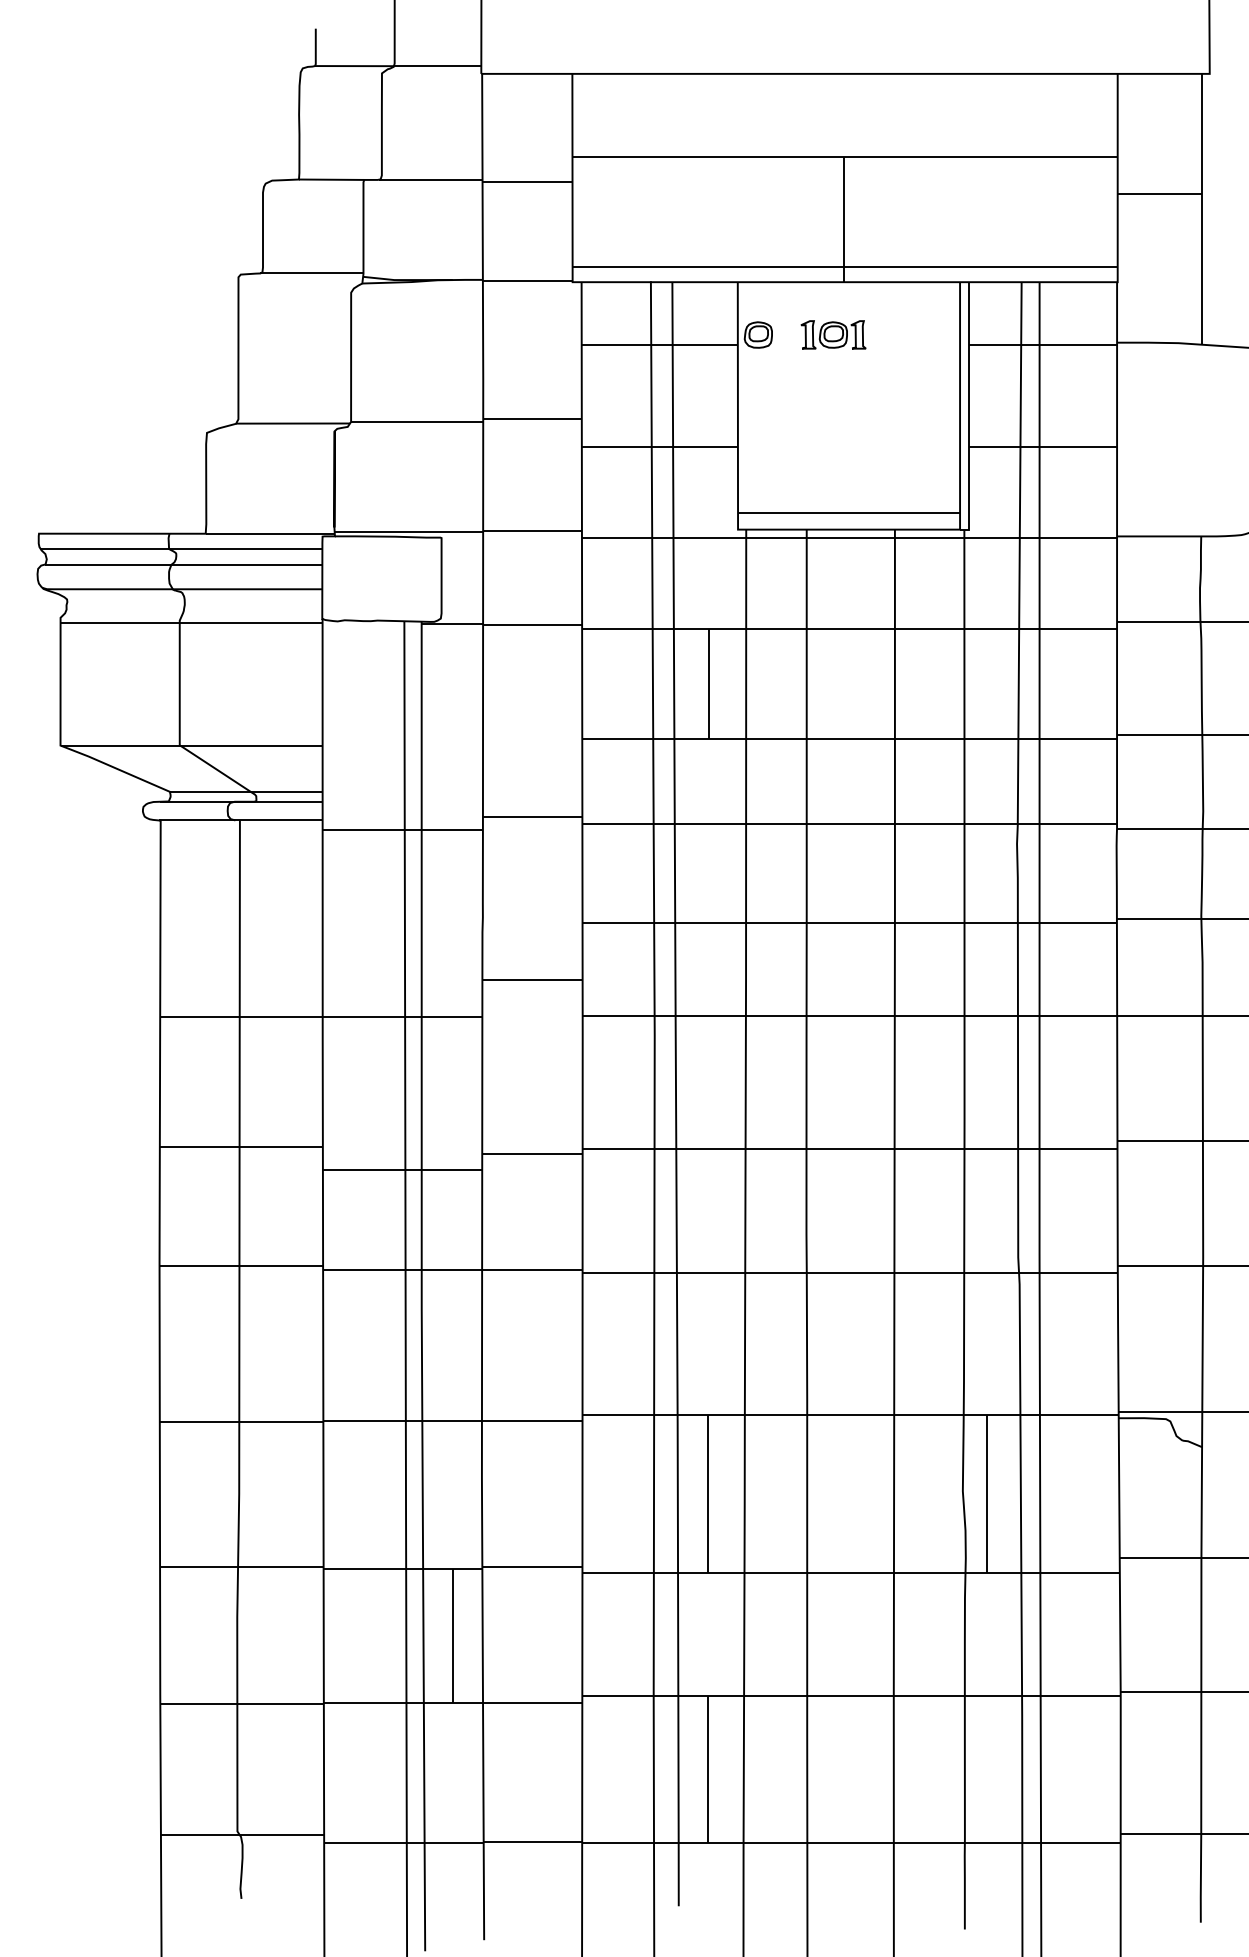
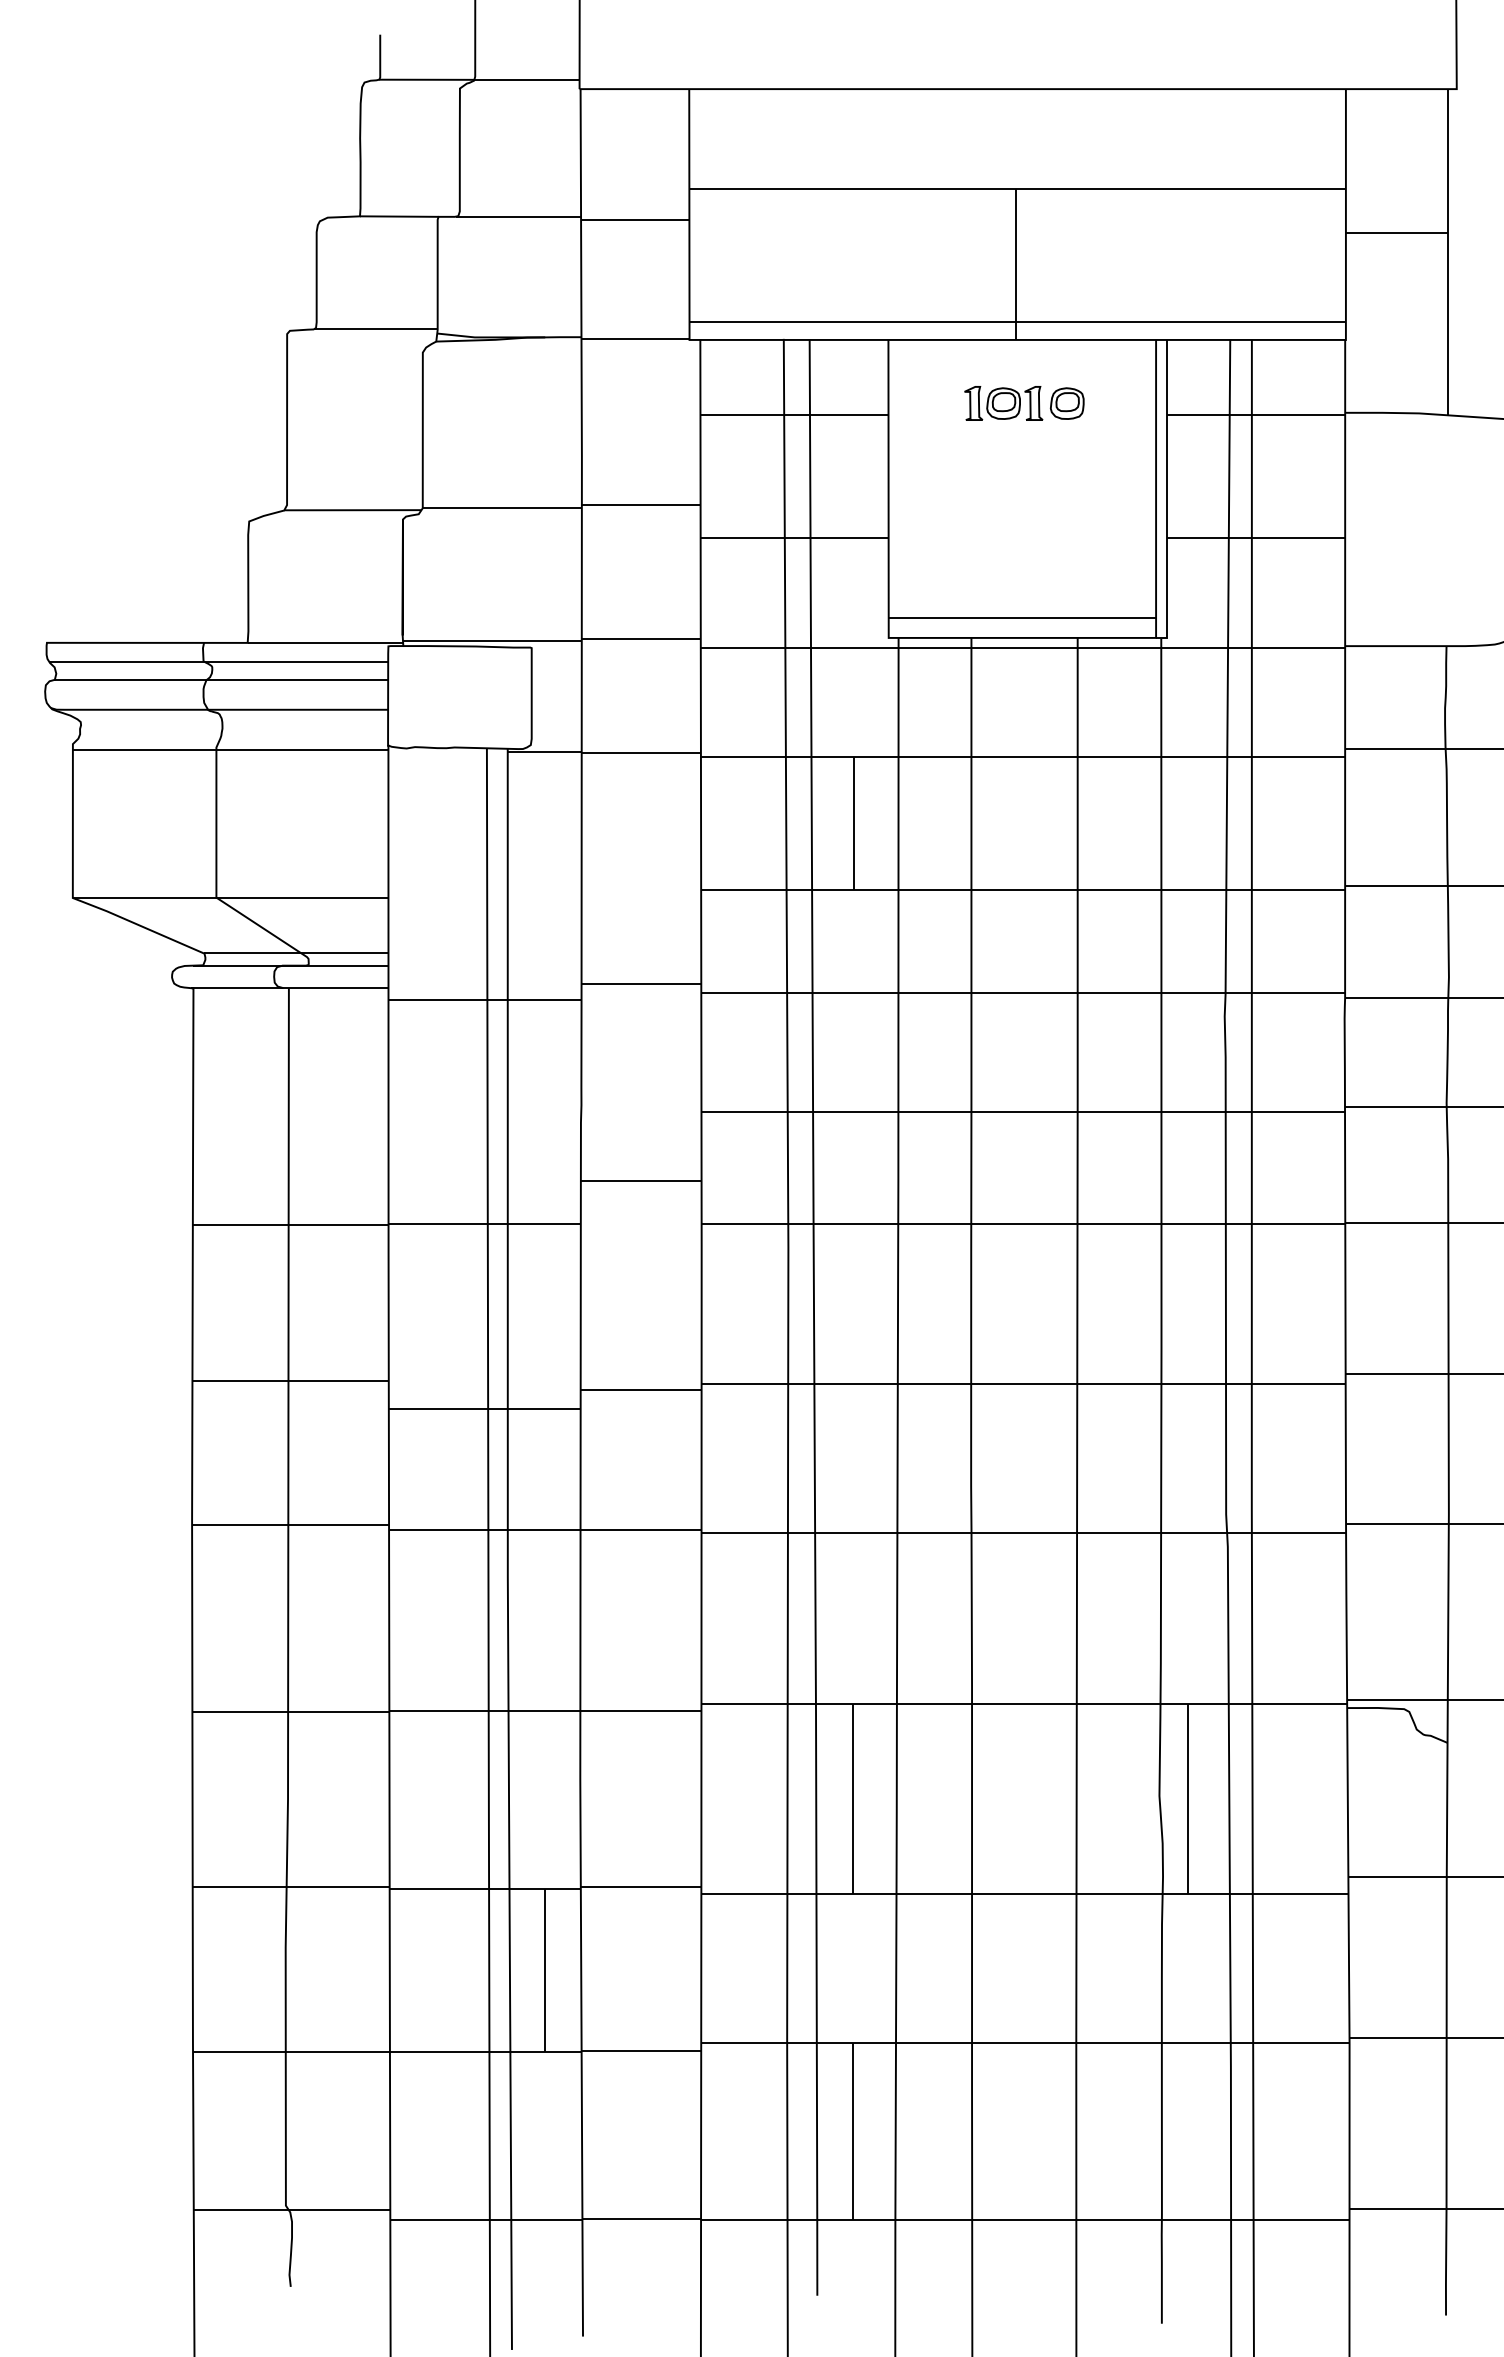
part: (757, 334) -> (1066, 403), moved

